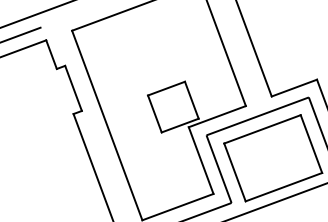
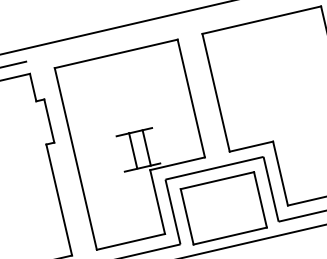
line: (192, 99) -> (133, 150), moved
line: (154, 113) -> (146, 147), moved

